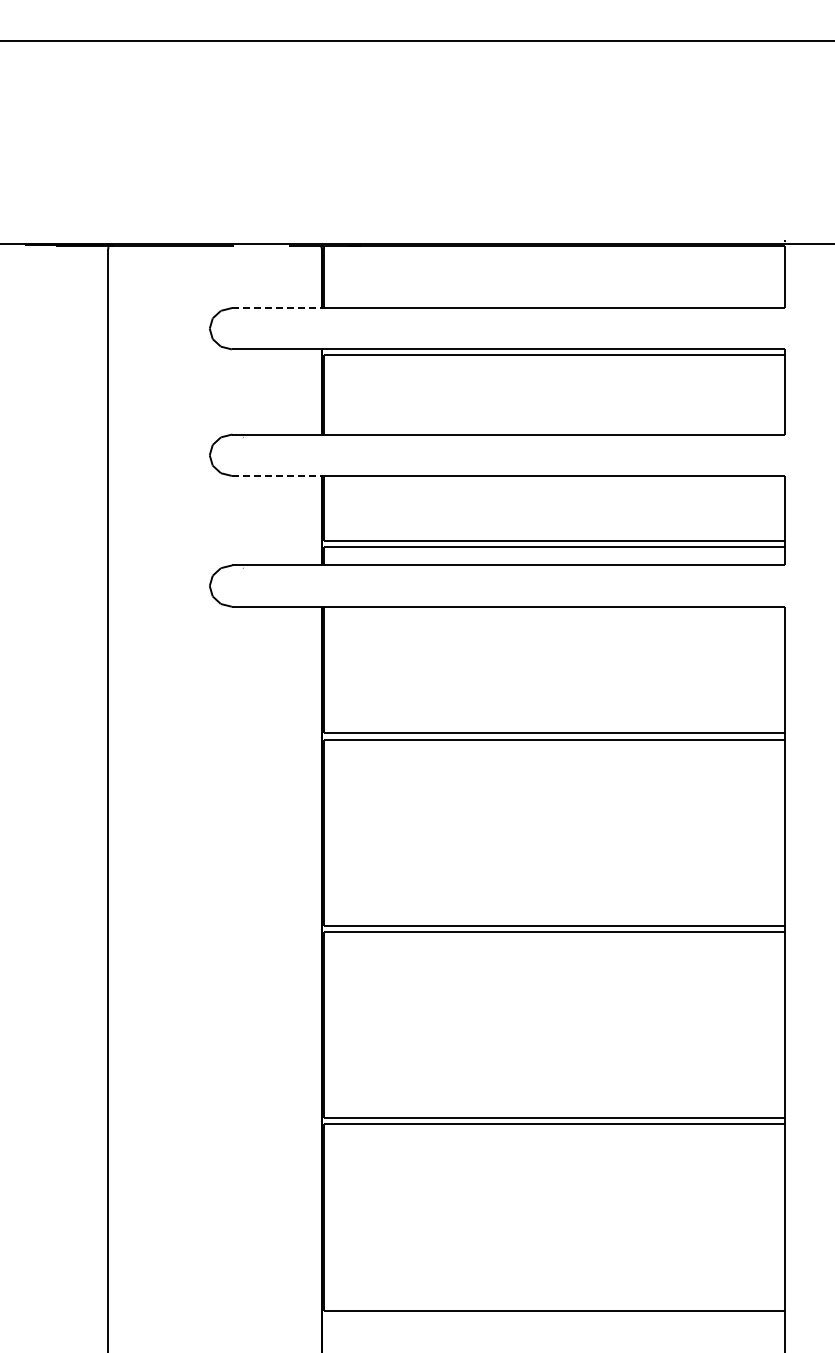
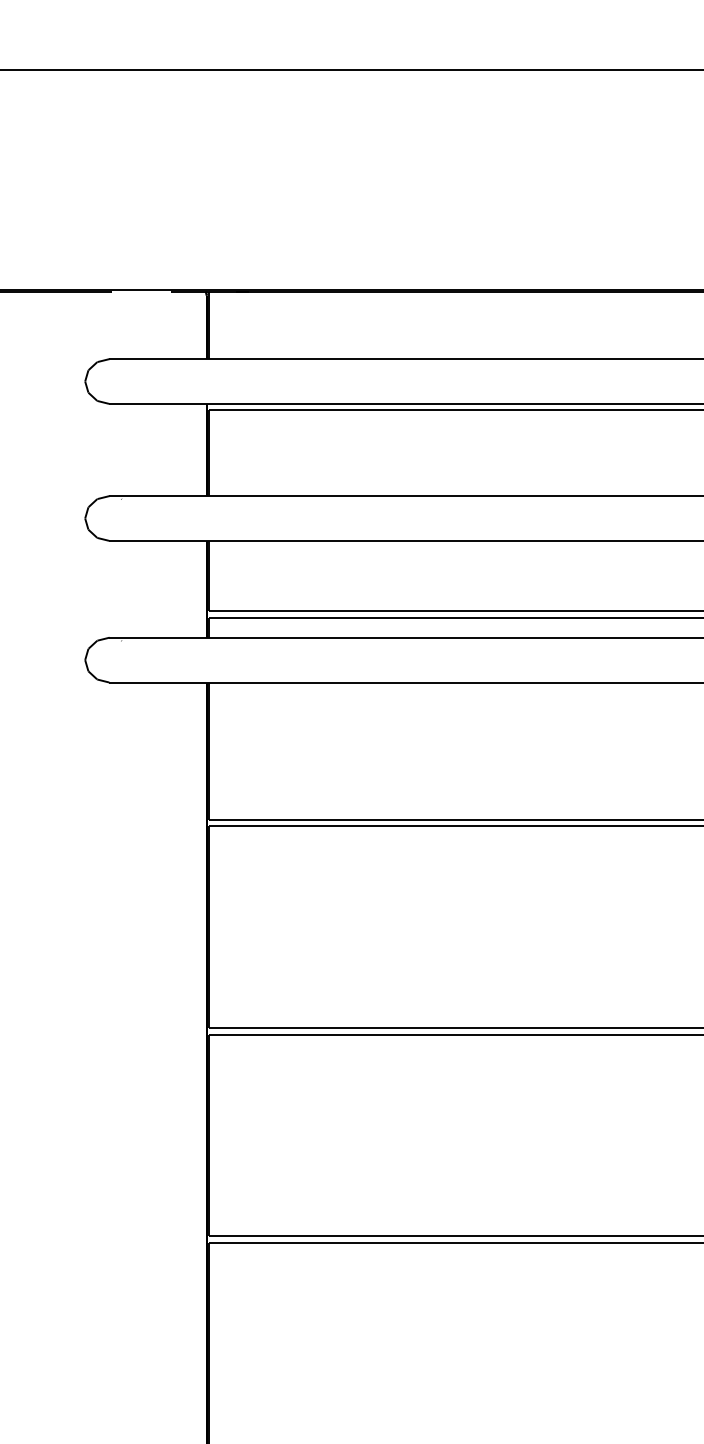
line: (278, 308) -> (159, 359), dashed -> solid
line: (278, 476) -> (159, 541), dashed -> solid

